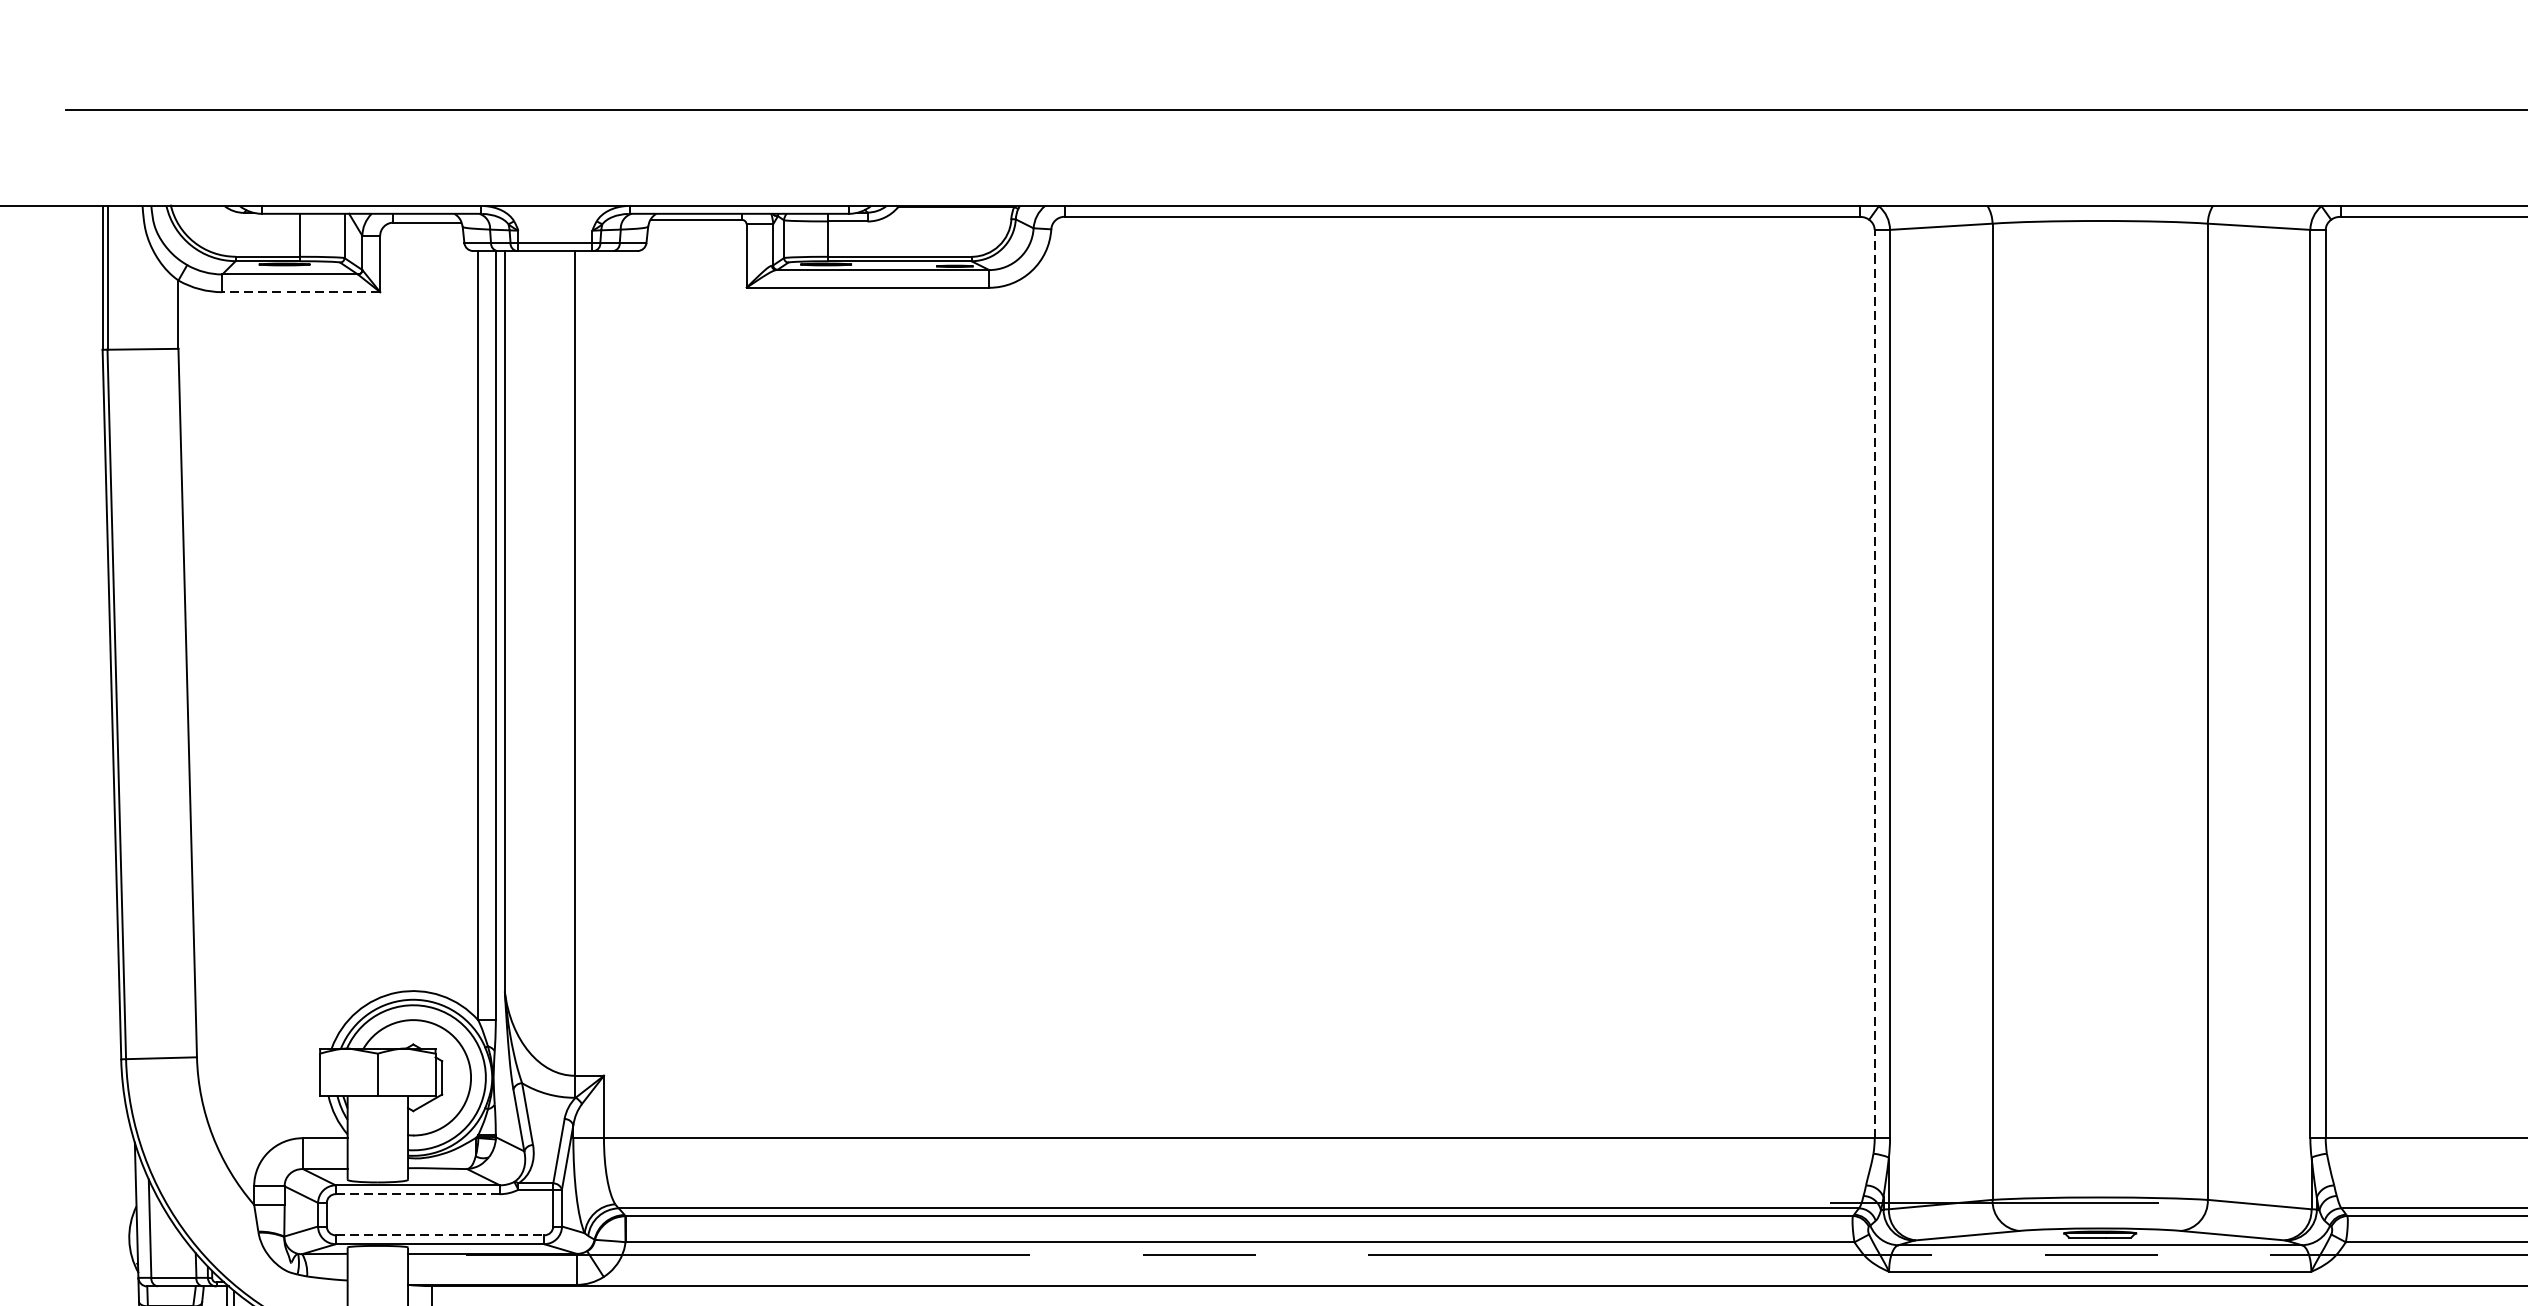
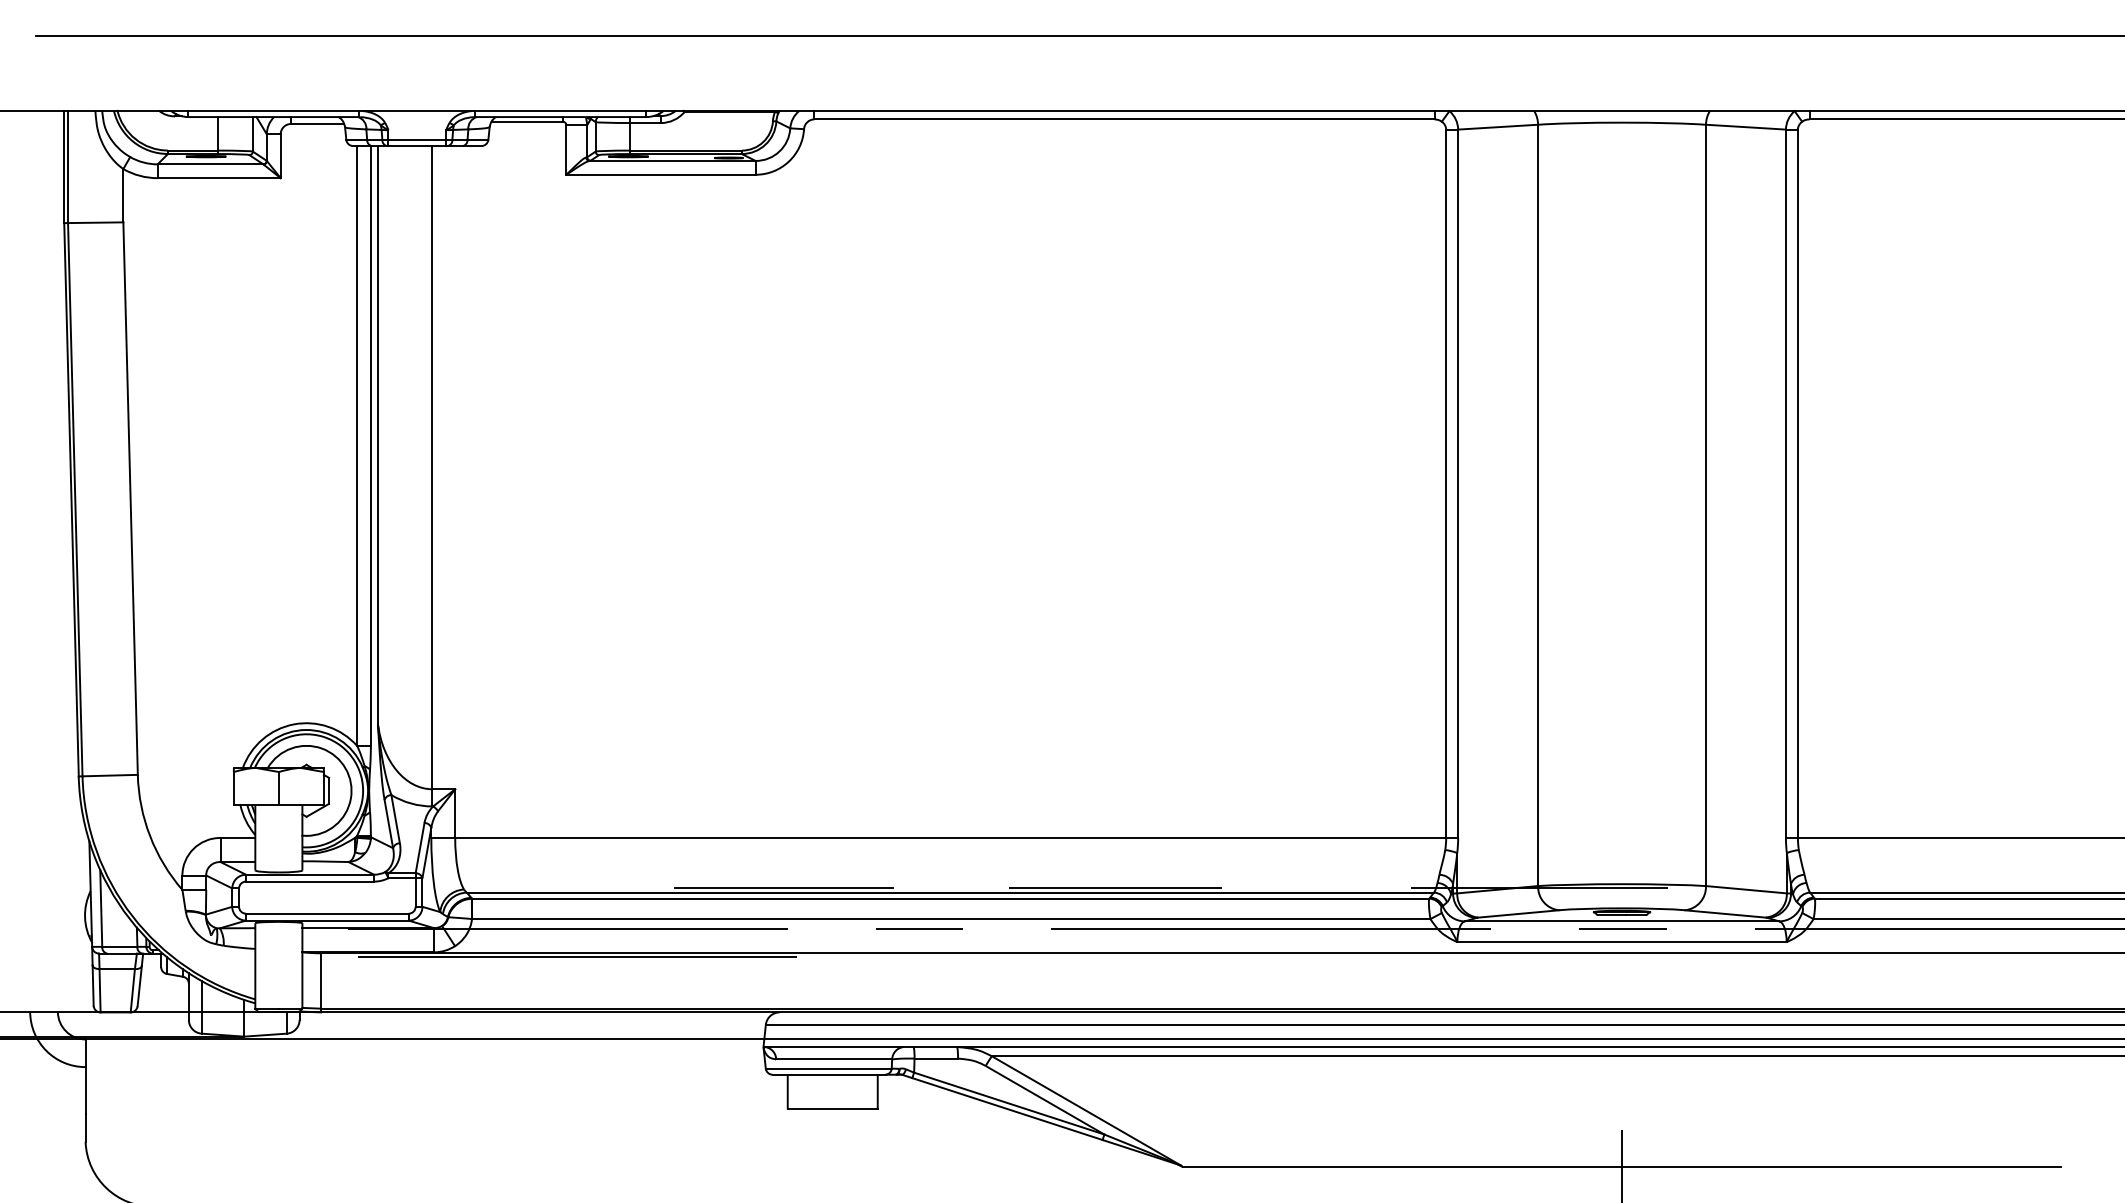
line: (301, 292) -> (219, 178), dashed -> solid
line: (1875, 683) -> (1446, 483), dashed -> solid
line: (417, 1194) -> (309, 881), dashed -> solid
line: (1024, 1203) -> (783, 888), added
line: (1450, 1203) -> (1115, 888), added
line: (440, 1235) -> (327, 913), dashed -> solid
line: (737, 1290) -> (559, 956), added

